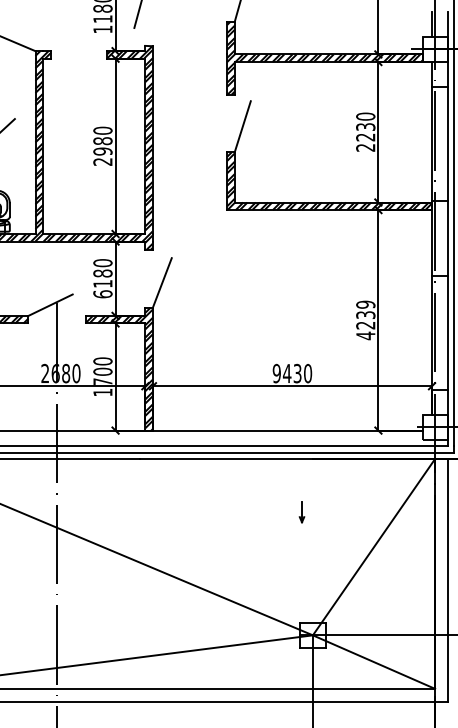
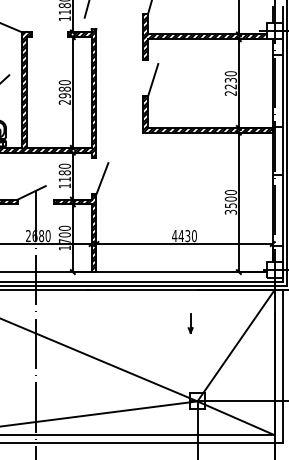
text: (102, 293) -> (64, 185), 6180 -> 1180
text: (365, 320) -> (230, 202), 4239 -> 3500
text: (276, 374) -> (174, 236), 9430 -> 4430
part: (301, 512) -> (190, 323), size x1.43

